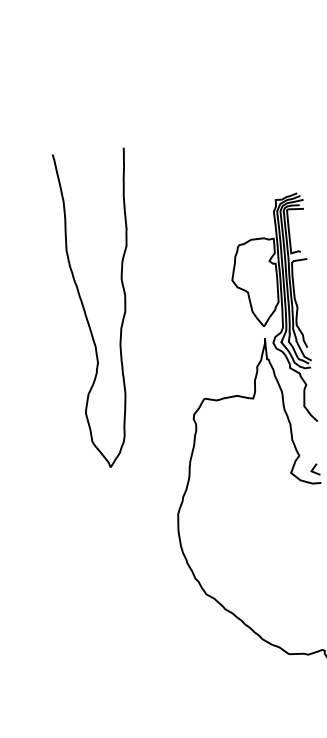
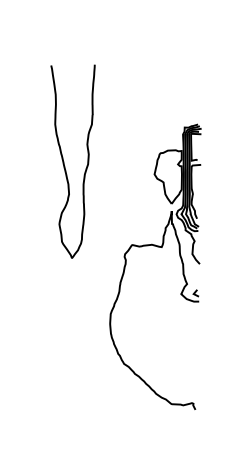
curve: (86, 309) -> (64, 161), moved

